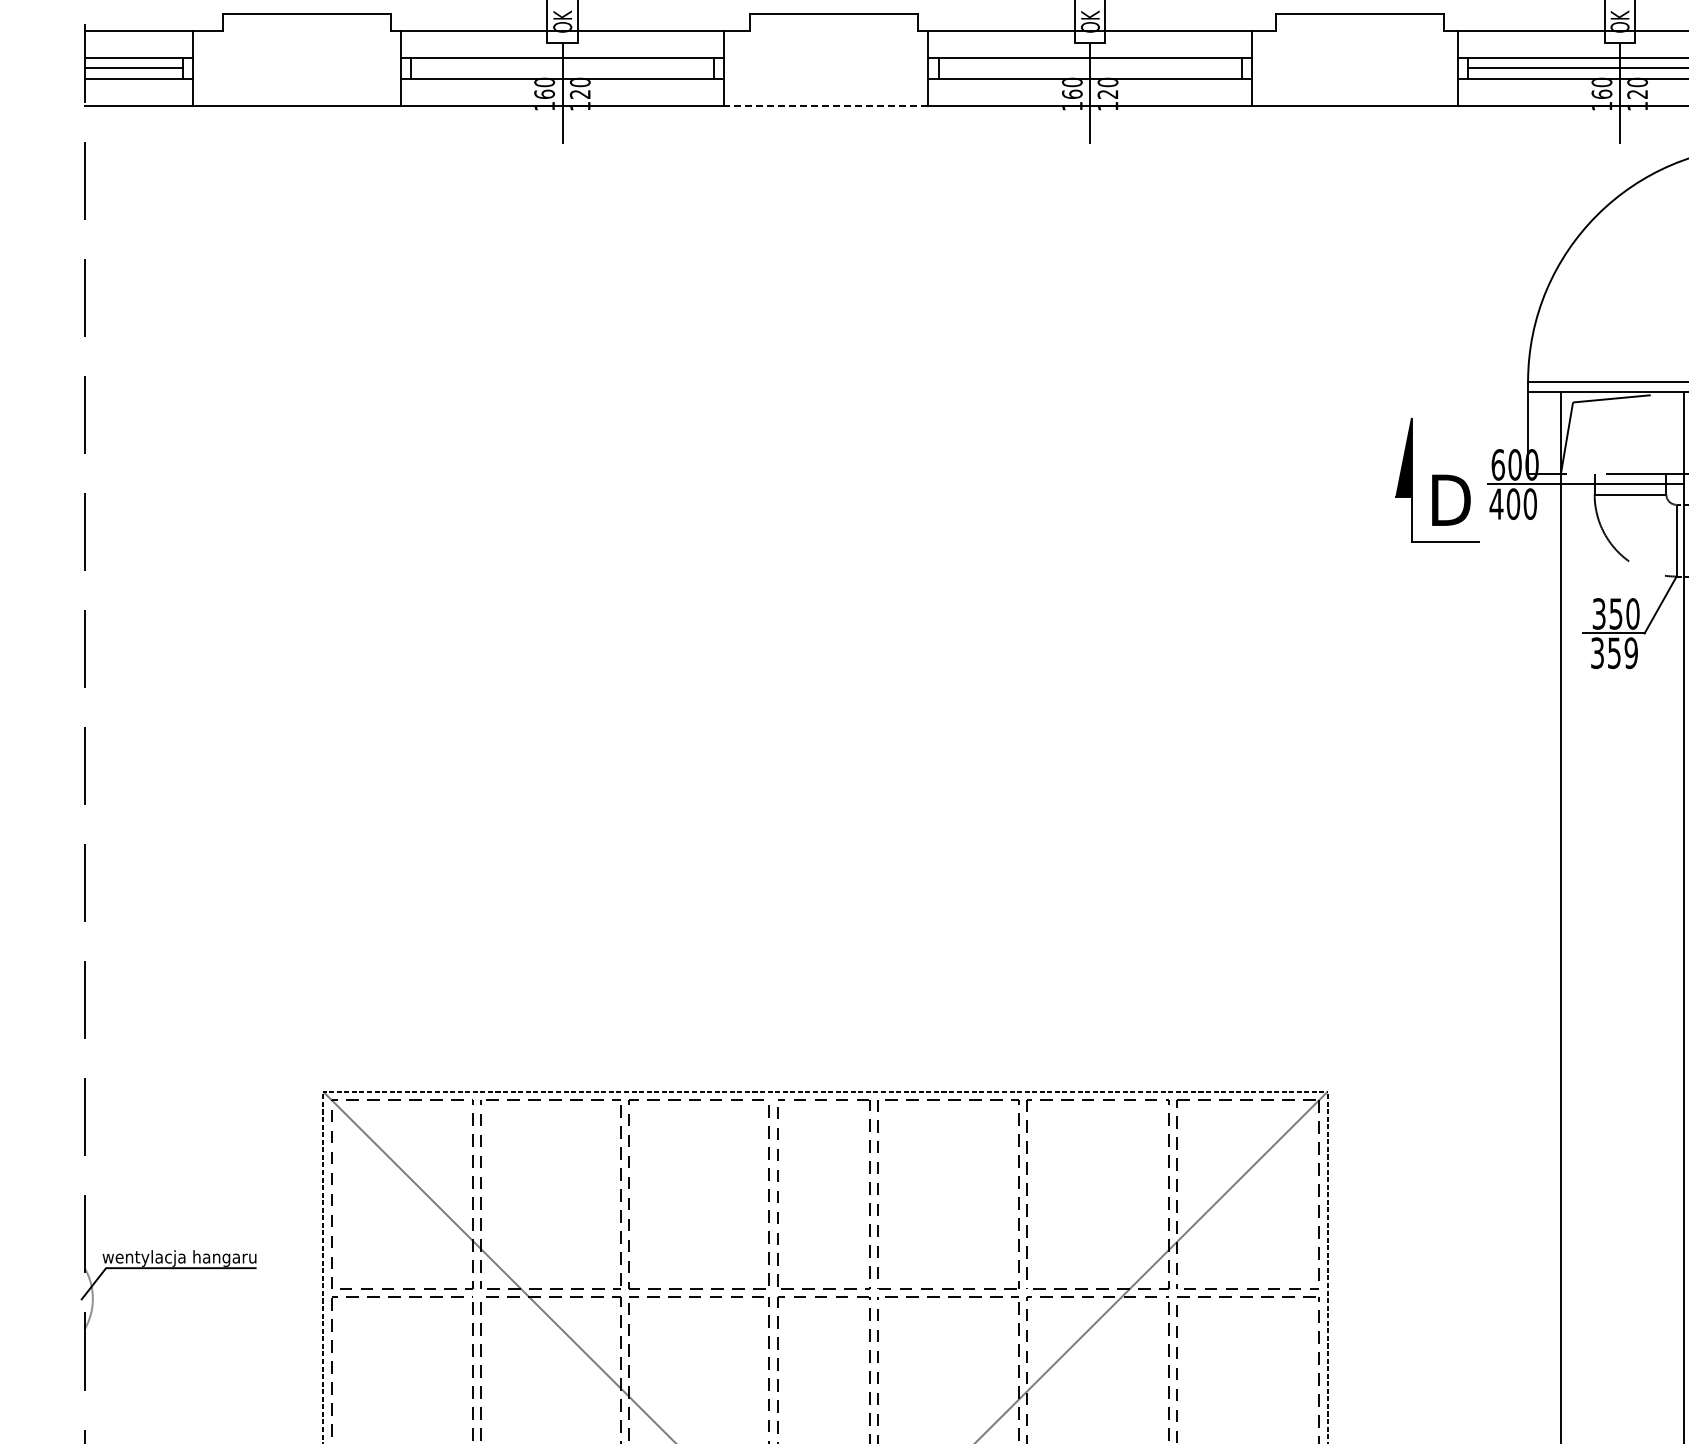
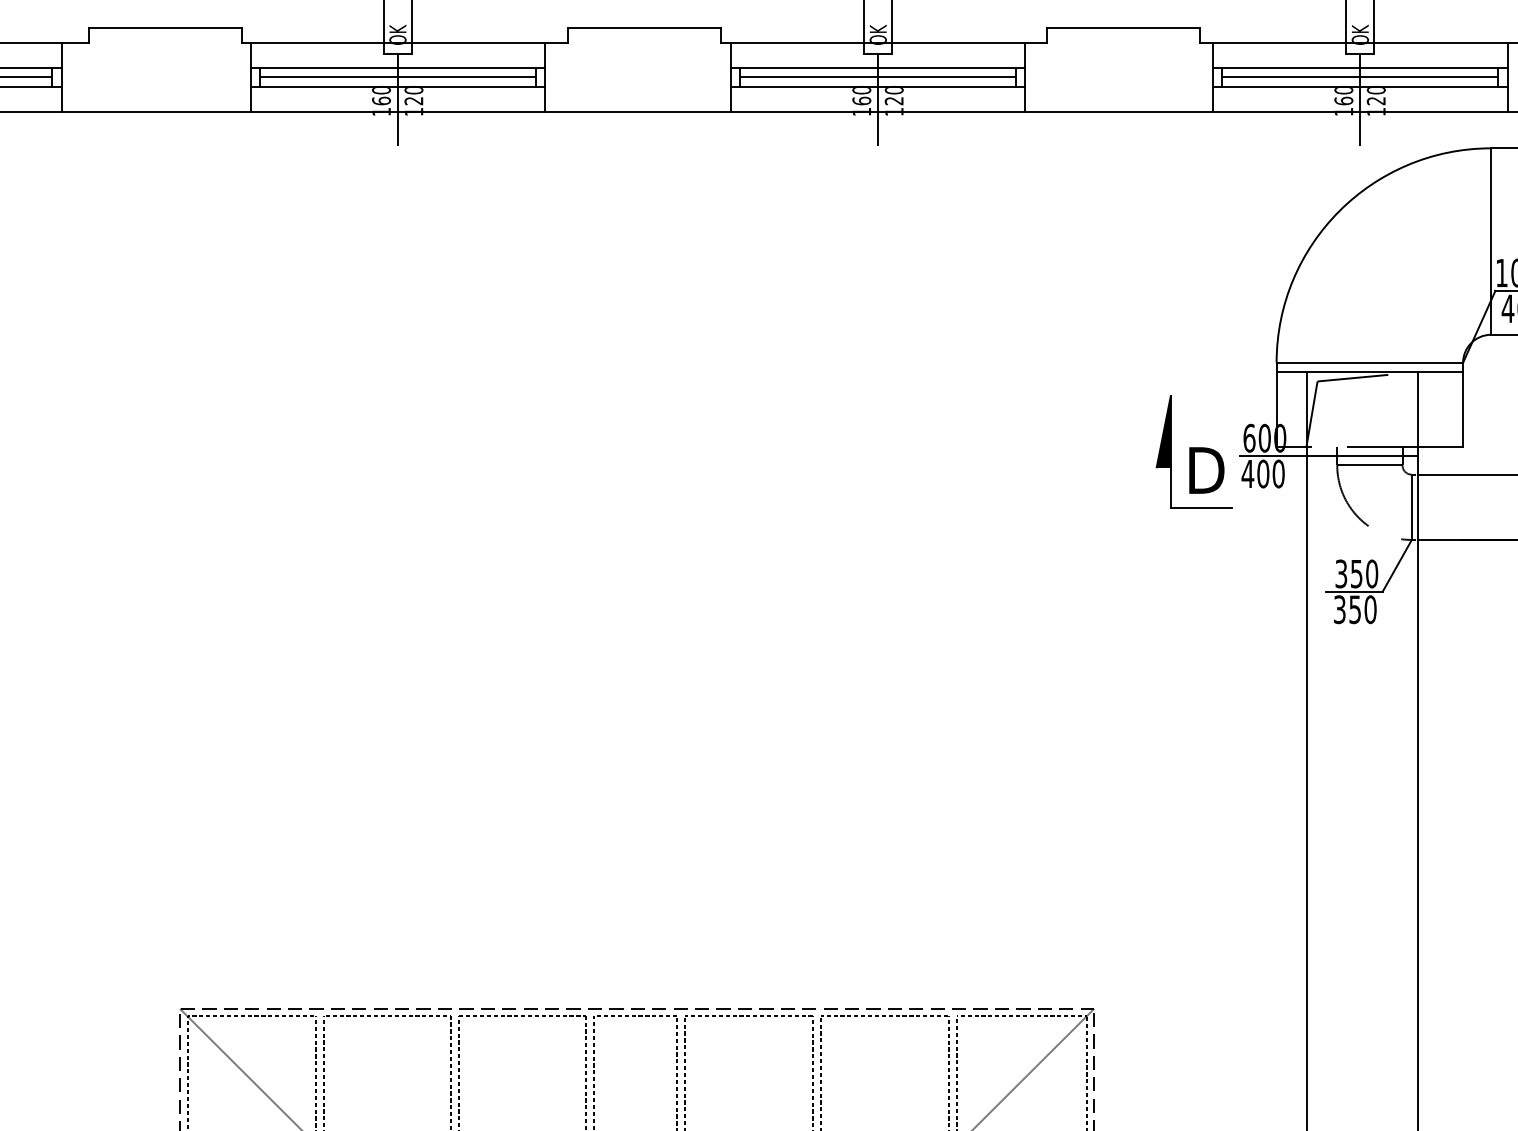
line: (562, 68) -> (397, 77), added
line: (1089, 68) -> (877, 77), added
line: (826, 106) -> (638, 112), dashed -> solid
text: (1630, 653) -> (1369, 609), 359 -> 350

